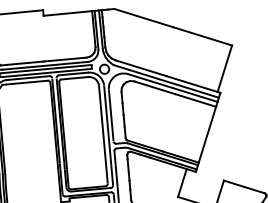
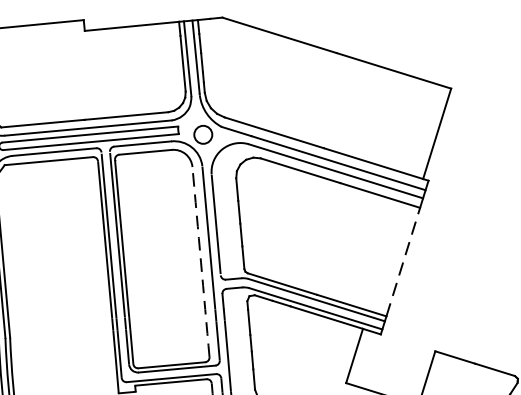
arc: (103, 134) -> (201, 261), solid -> dashed
line: (207, 134) -> (403, 261), solid -> dashed

